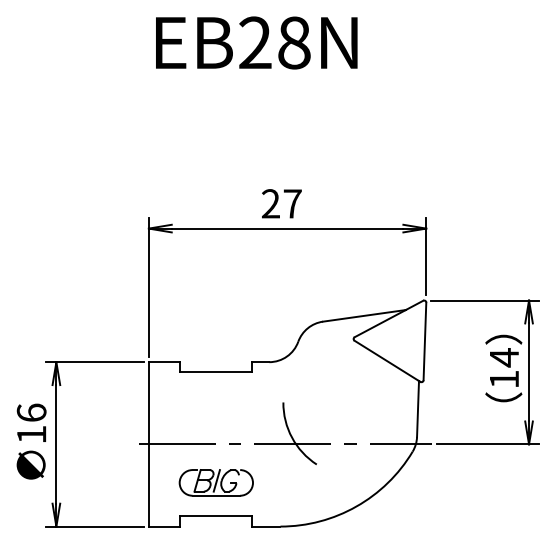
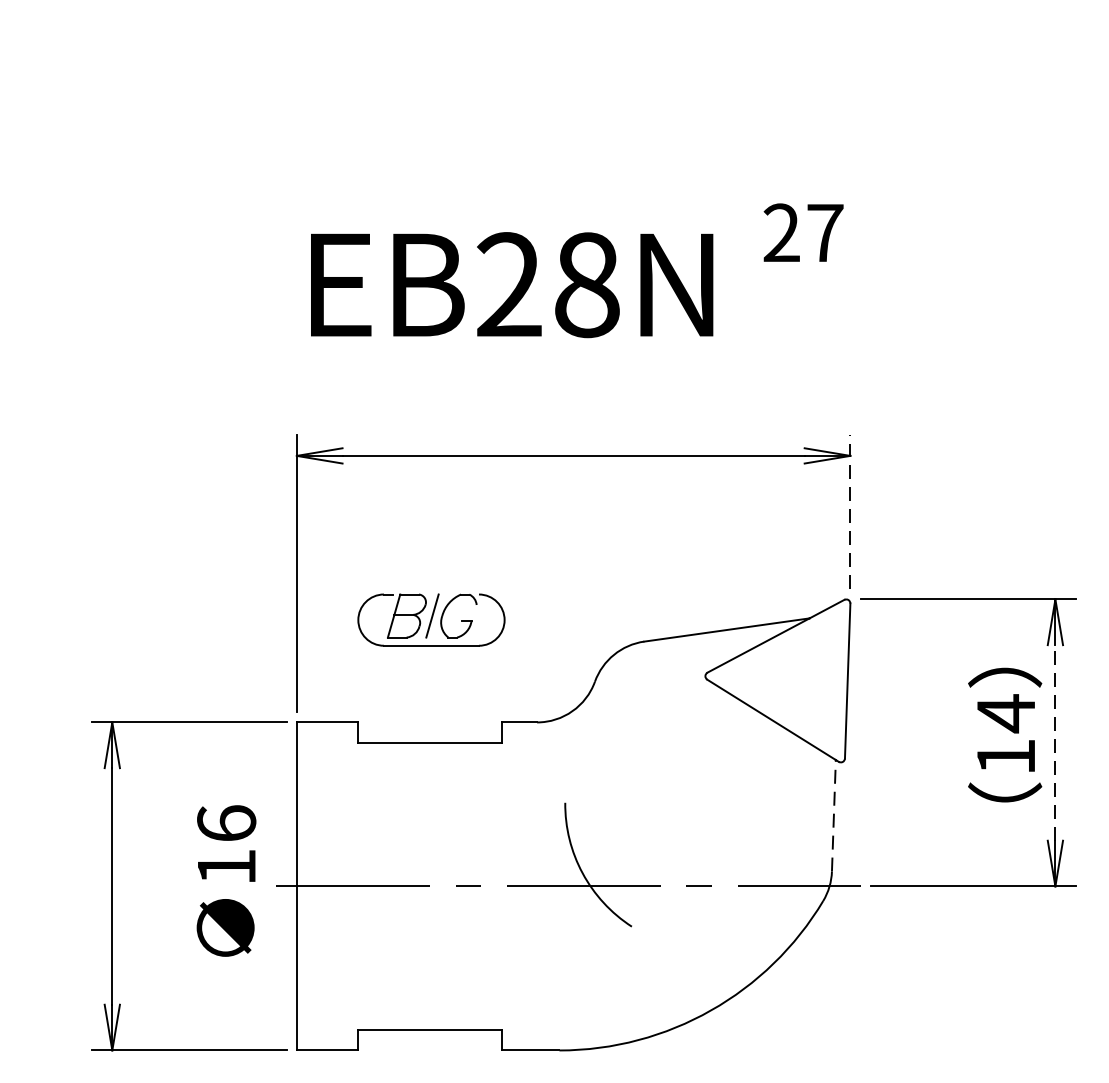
text: (256, 42) -> (511, 284), moved
text: (281, 203) -> (802, 232), moved
line: (426, 256) -> (850, 511), solid -> dashed
line: (529, 371) -> (1056, 741), solid -> dashed
line: (418, 408) -> (834, 814), solid -> dashed
text: (31, 441) -> (226, 880), moved
part: (215, 482) -> (429, 619), moved

